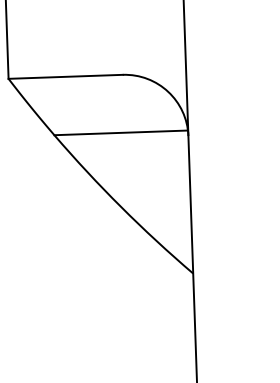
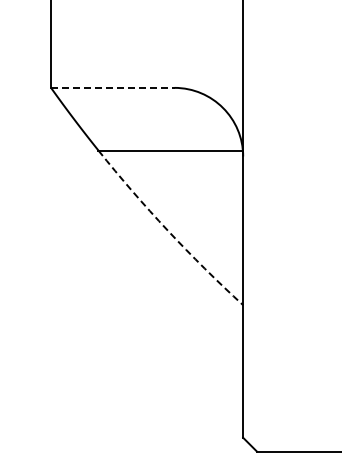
line: (65, 76) -> (112, 87), solid -> dashed
arc: (120, 206) -> (167, 230), solid -> dashed

